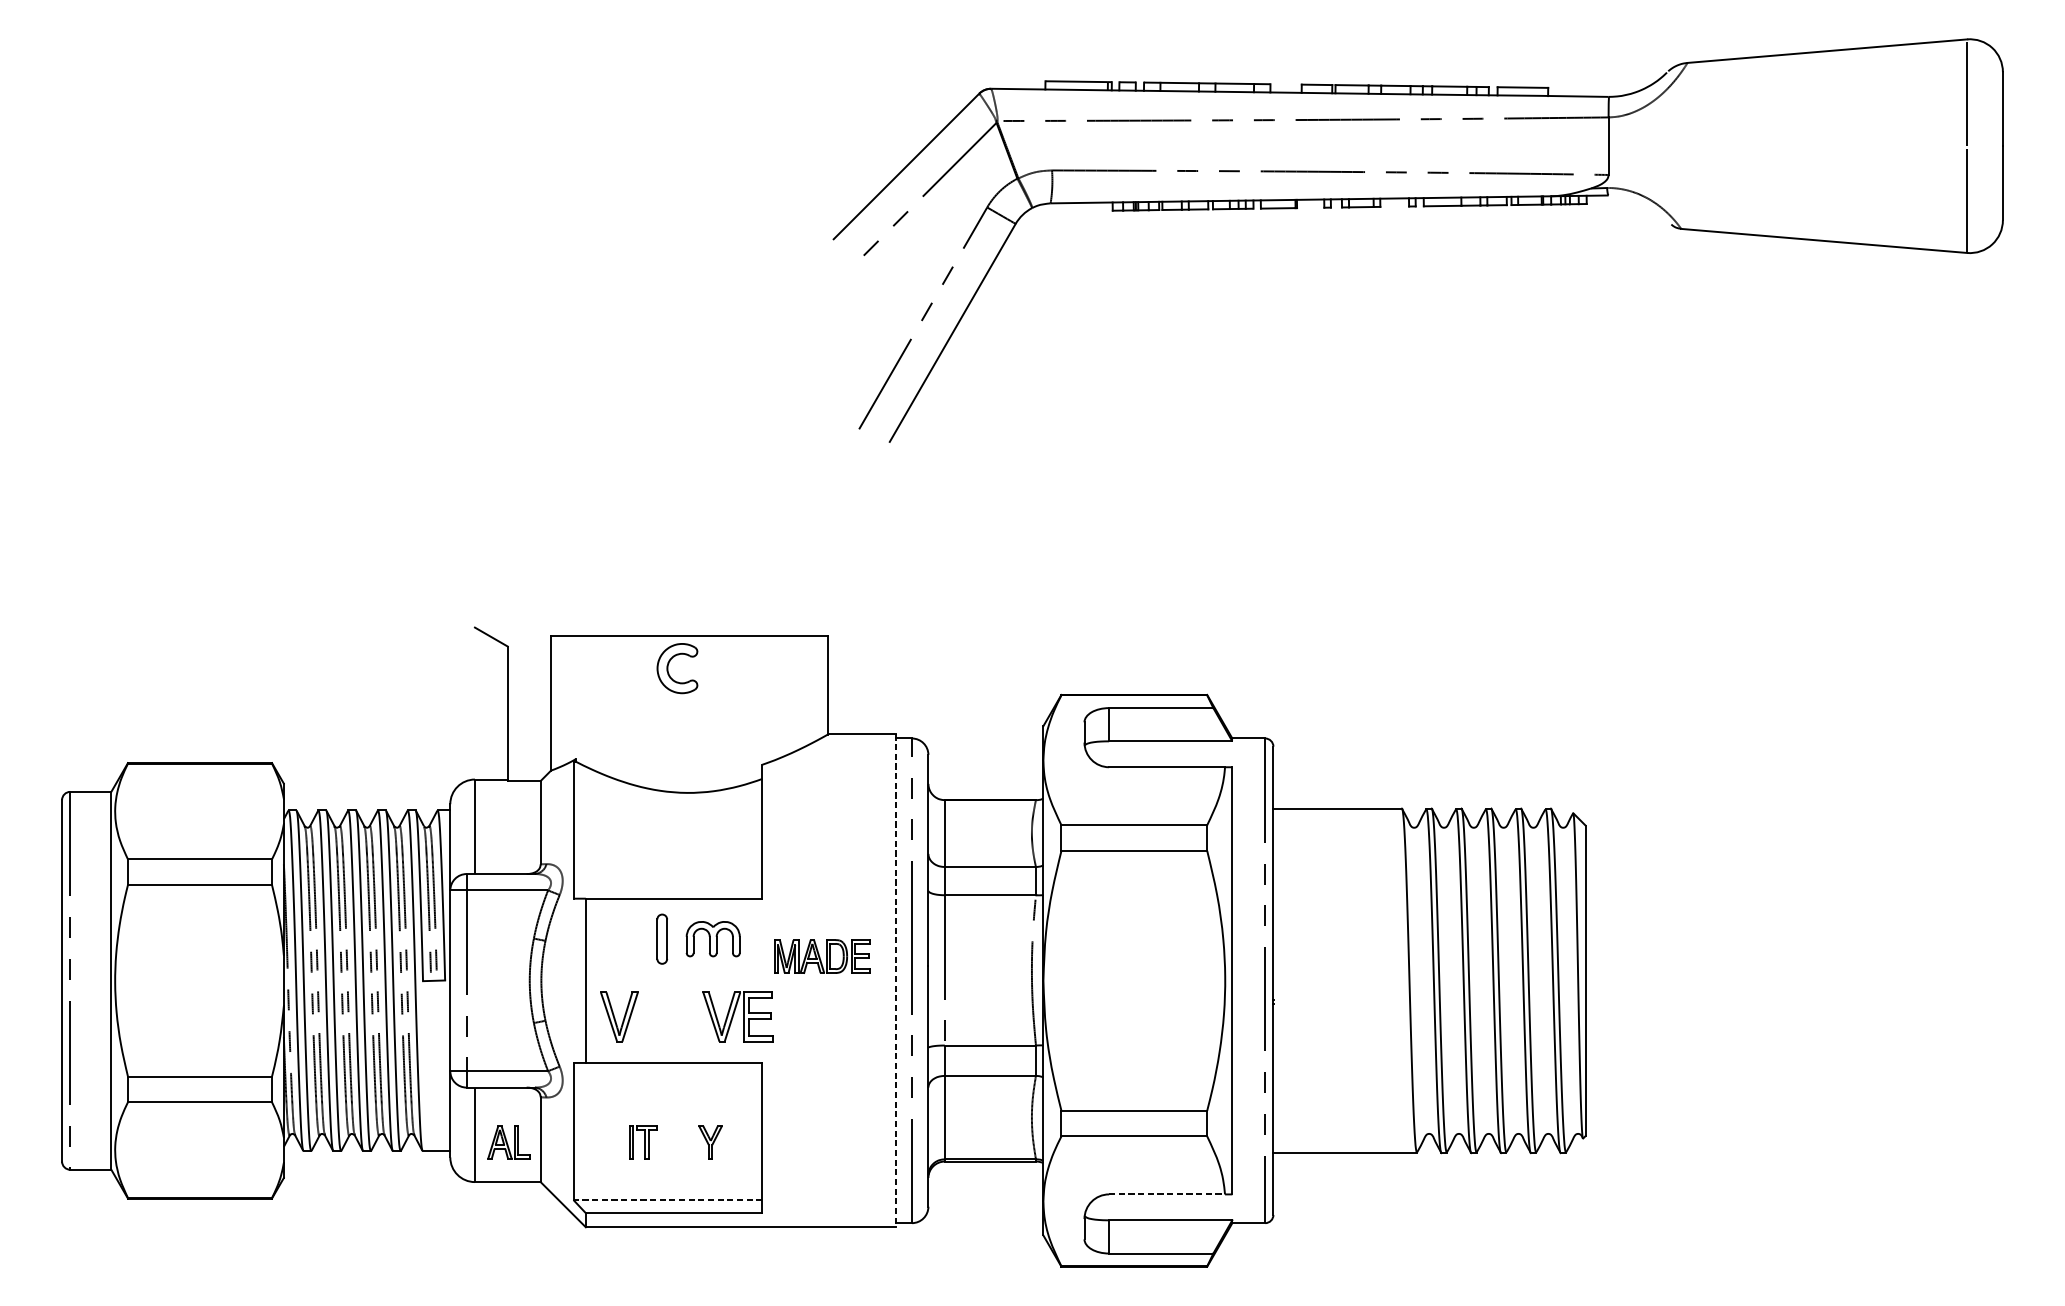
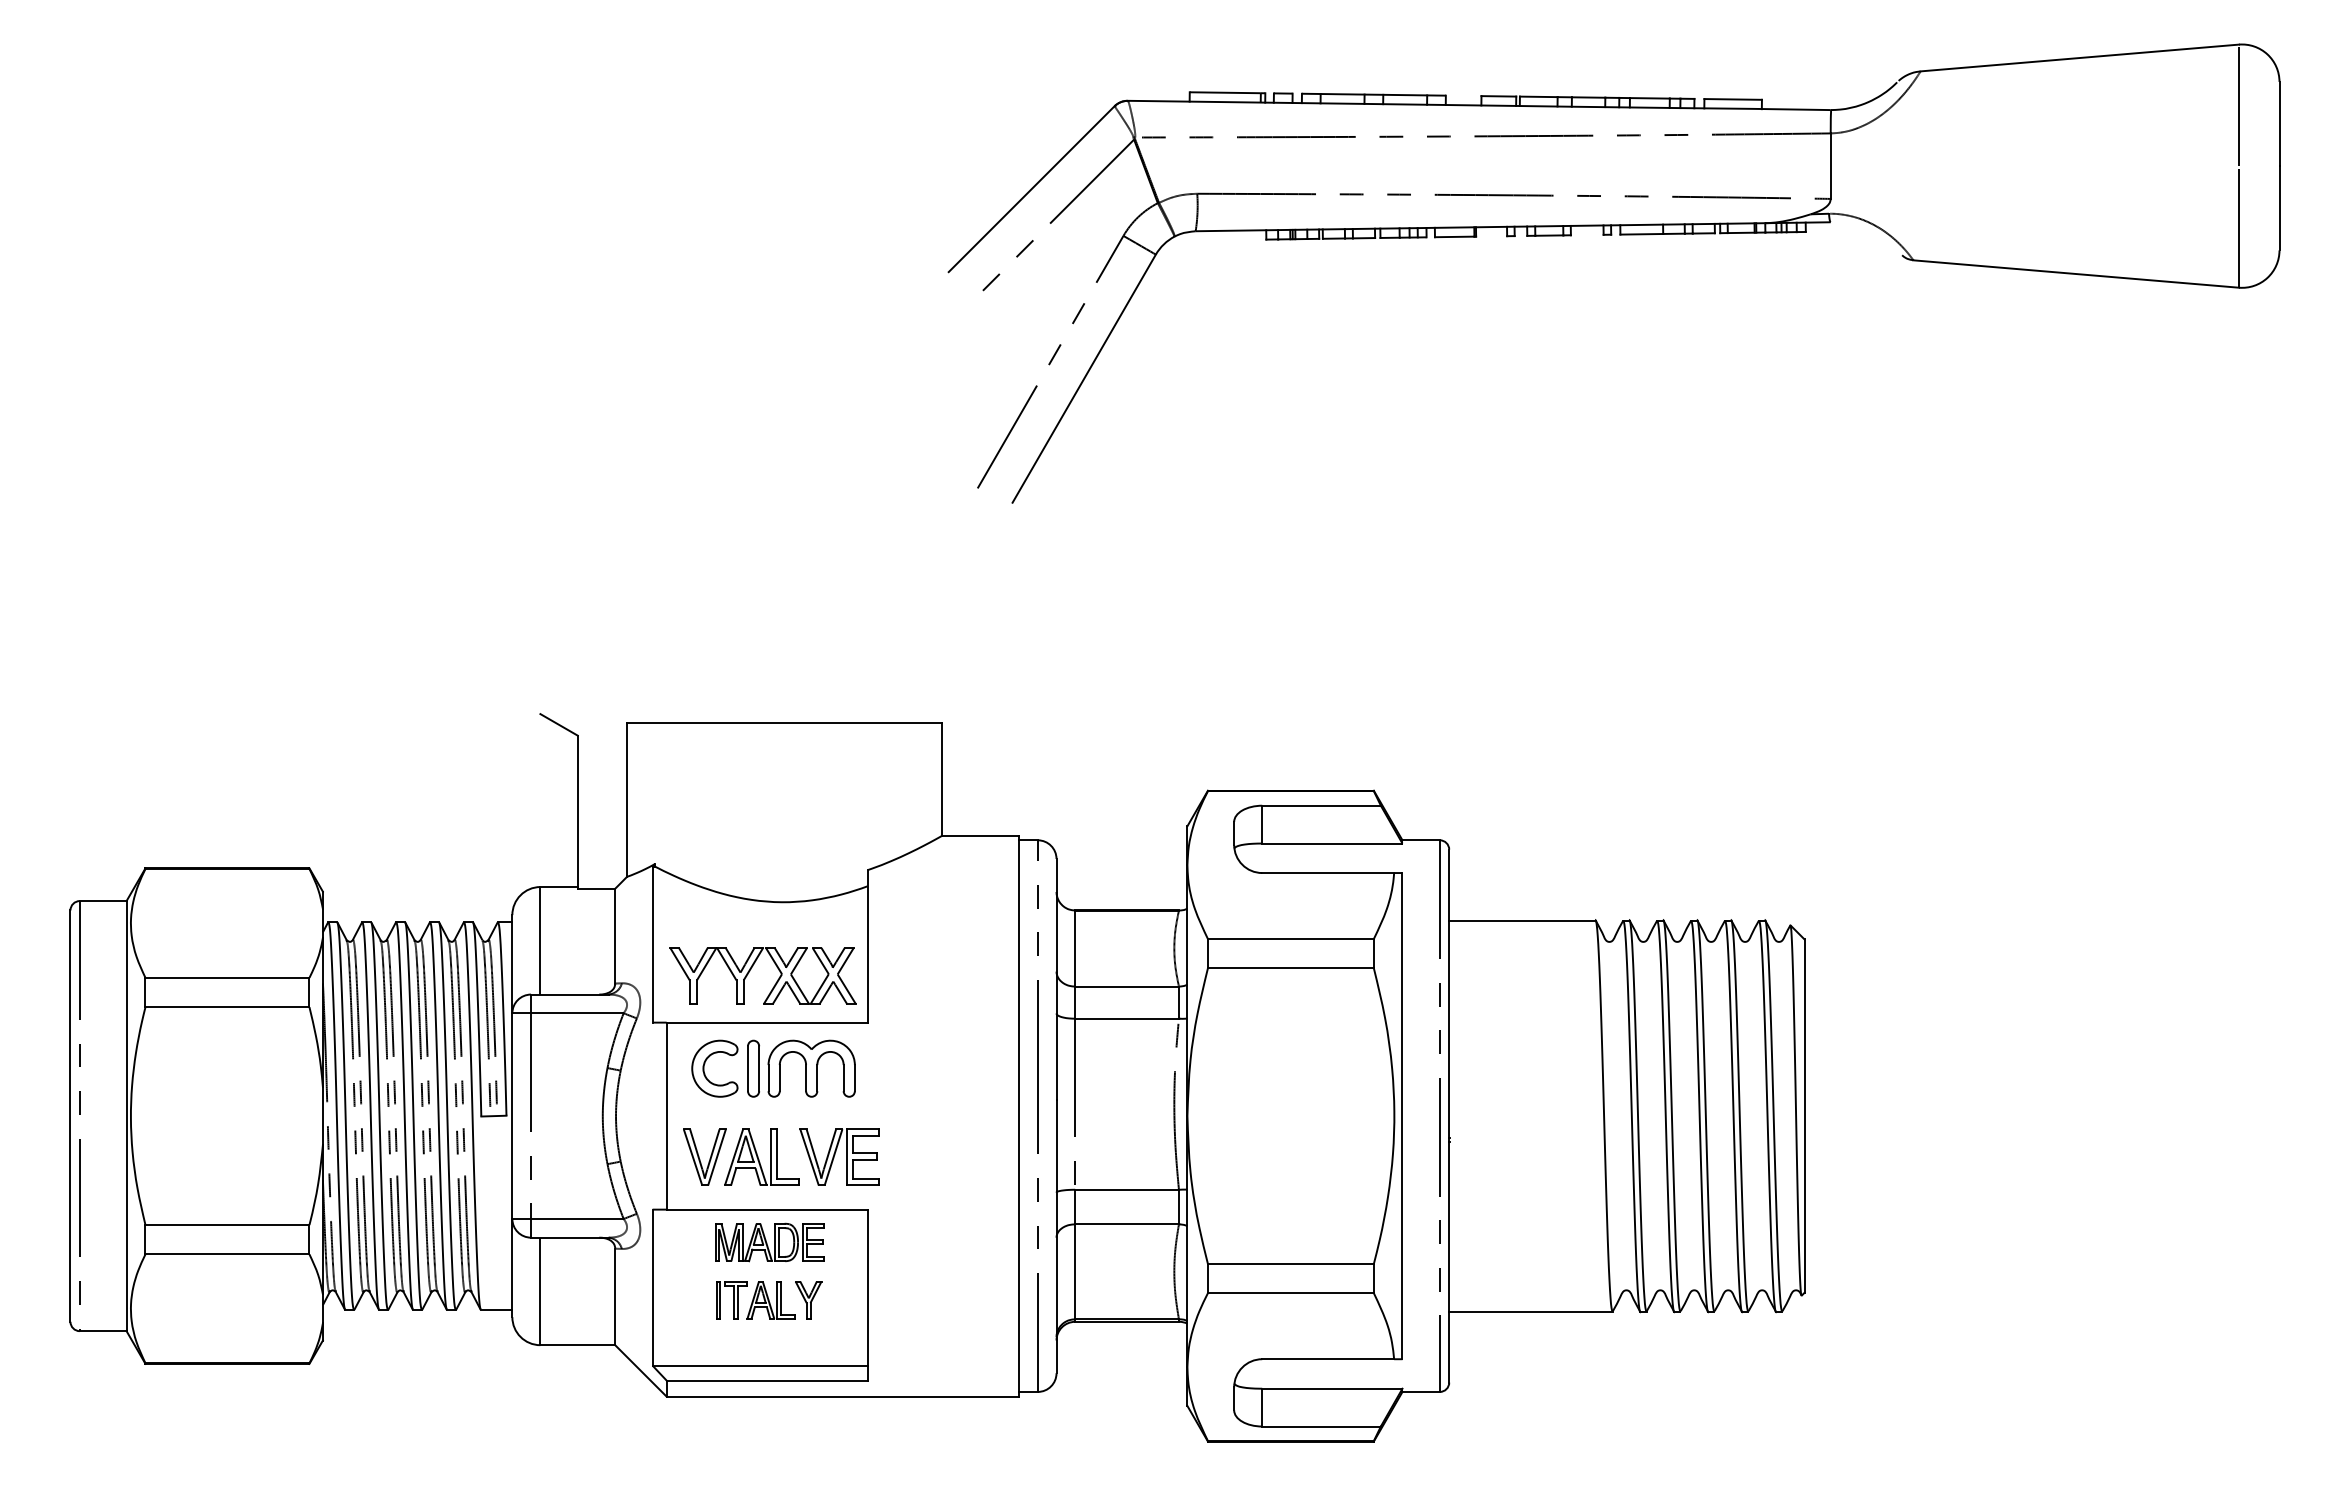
part: (668, 668) -> (704, 1068), moved
part: (660, 852) -> (751, 969), added
part: (713, 938) -> (811, 1068), size x1.43
part: (822, 956) -> (769, 1242), moved
line: (895, 981) -> (1019, 1116), dashed -> solid
part: (669, 1016) -> (761, 1156), added
part: (508, 1142) -> (770, 1300), moved
line: (1167, 1194) -> (1328, 1359), dashed -> solid
line: (668, 1199) -> (760, 1365), dashed -> solid

